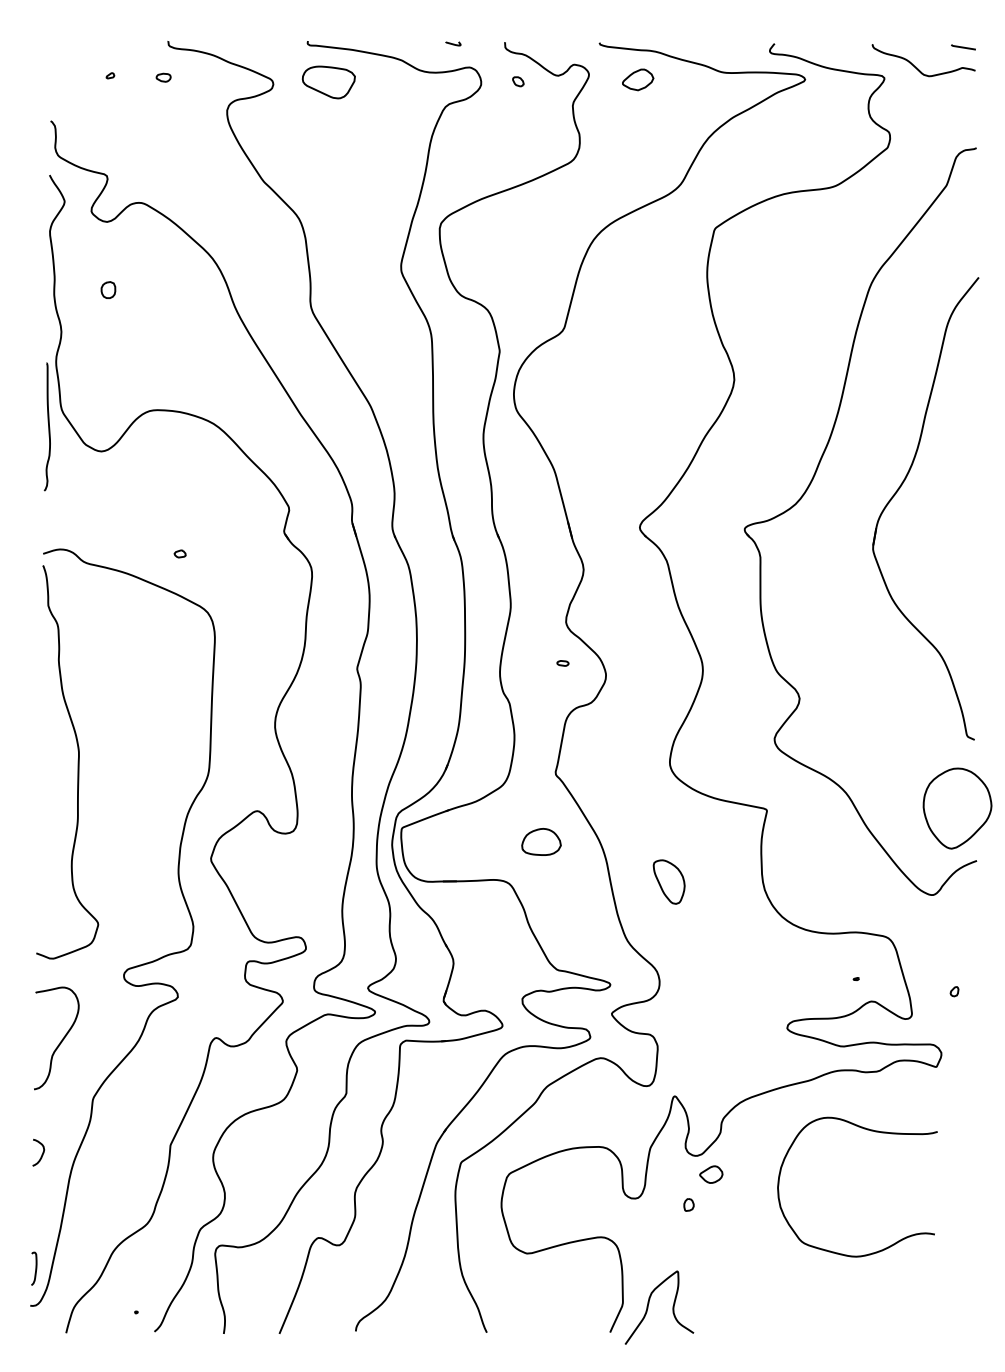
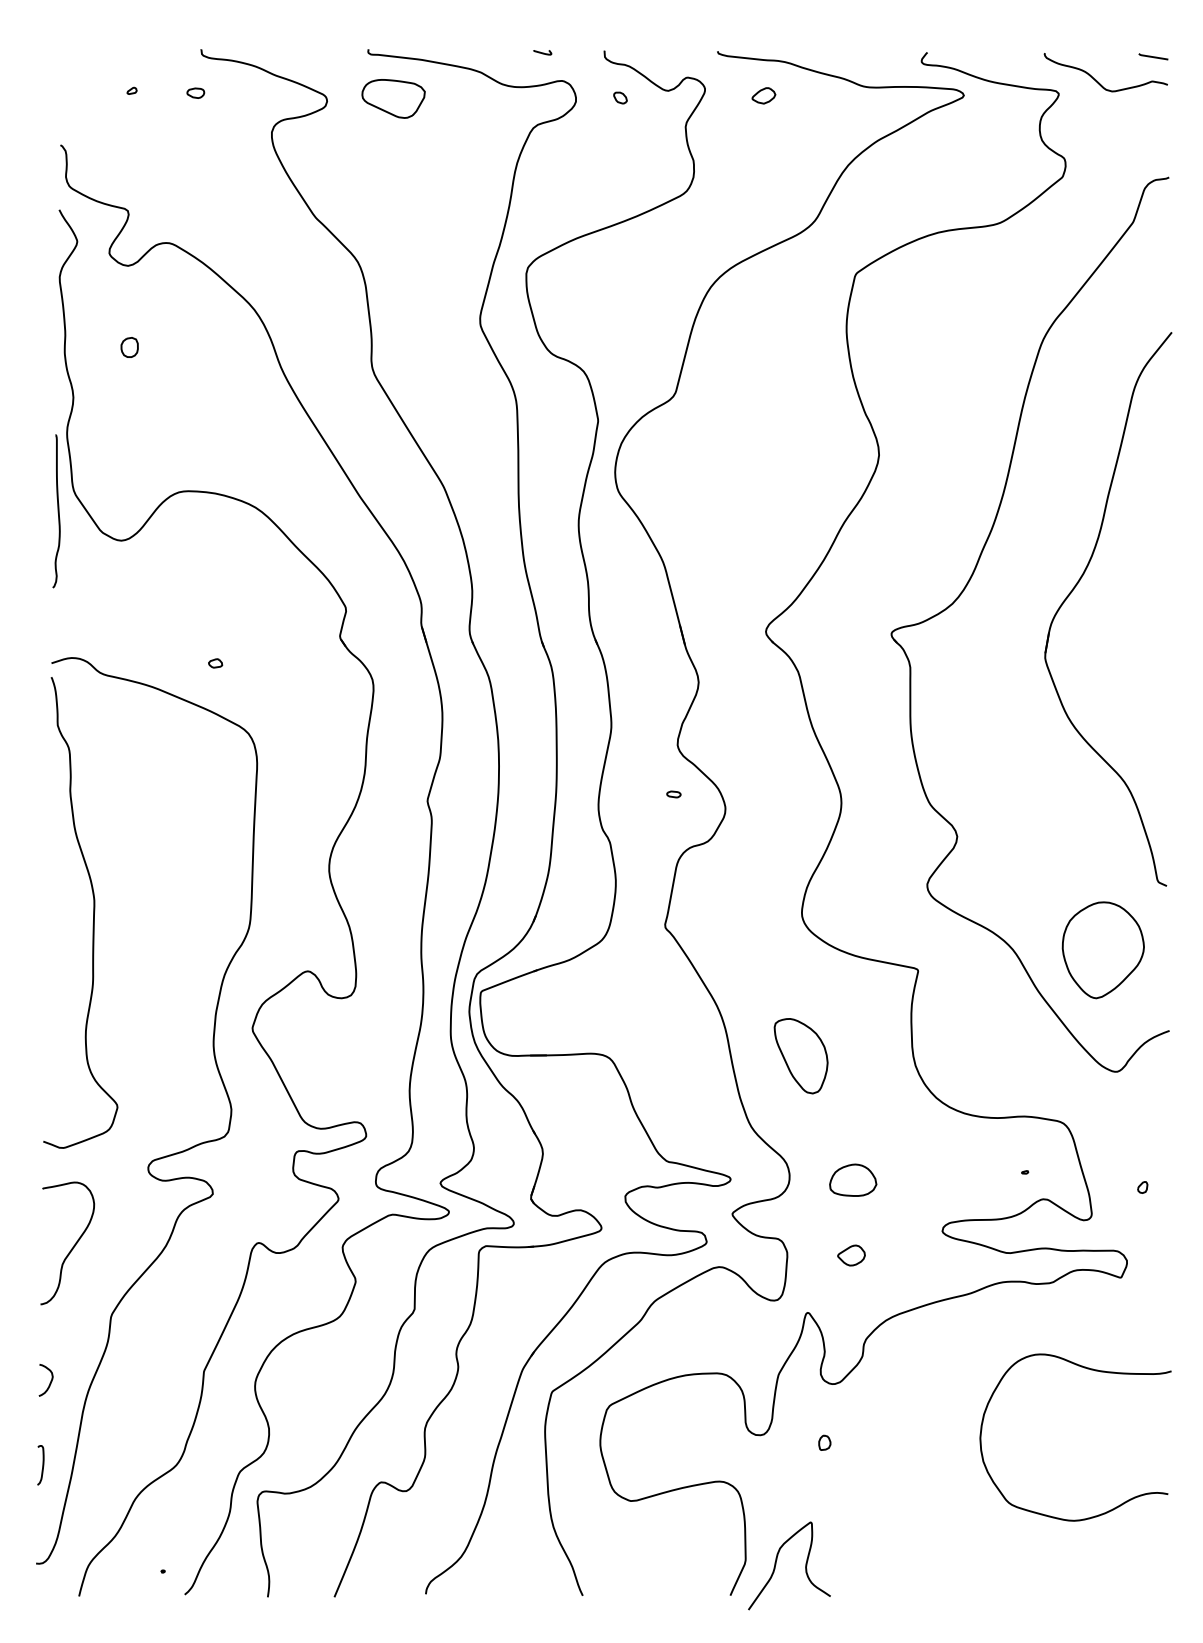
part: (637, 79) -> (763, 95), size x0.62
part: (956, 808) -> (1102, 950), moved
part: (541, 841) -> (853, 1179), moved
part: (668, 882) -> (800, 1056), size x1.43
curve: (870, 1131) -> (1091, 1370), moved
part: (711, 1174) -> (851, 1255), moved
curve: (35, 1268) -> (42, 1465), moved

